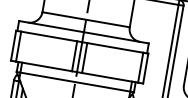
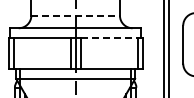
line: (86, 19) -> (76, 15), solid -> dashed
line: (115, 48) -> (109, 38), solid -> dashed

